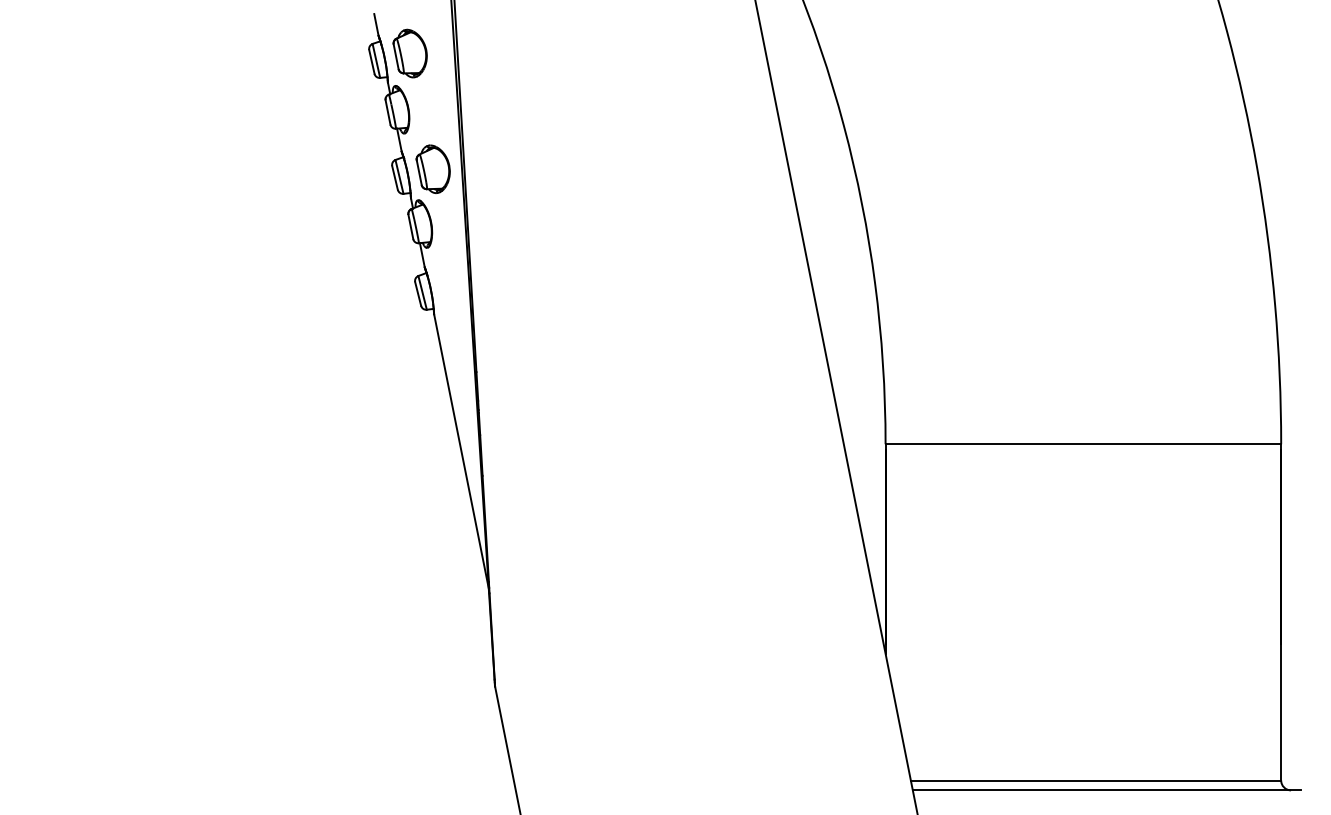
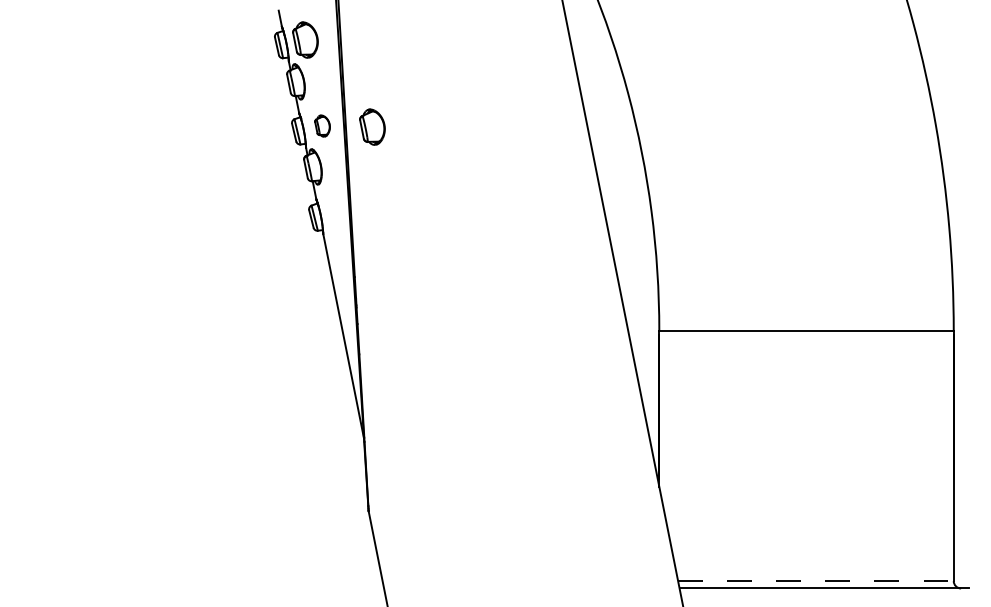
part: (432, 168) -> (322, 125), size x0.6
part: (499, 170) -> (371, 127), added
line: (1096, 780) -> (816, 581), solid -> dashed

